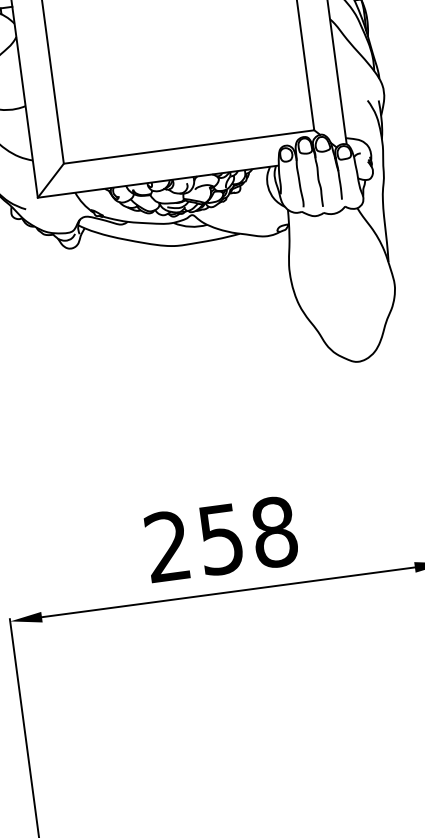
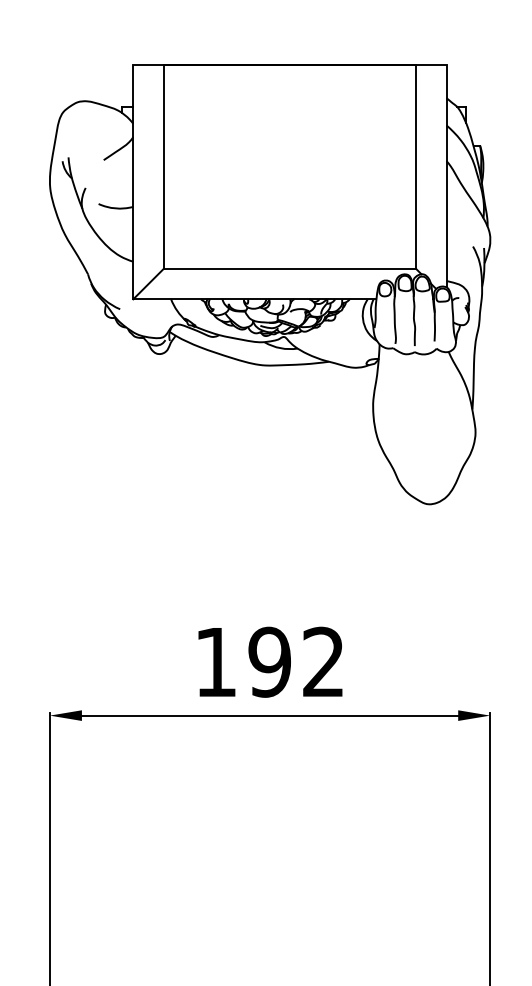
text: (221, 538) -> (270, 661), 258 -> 192

